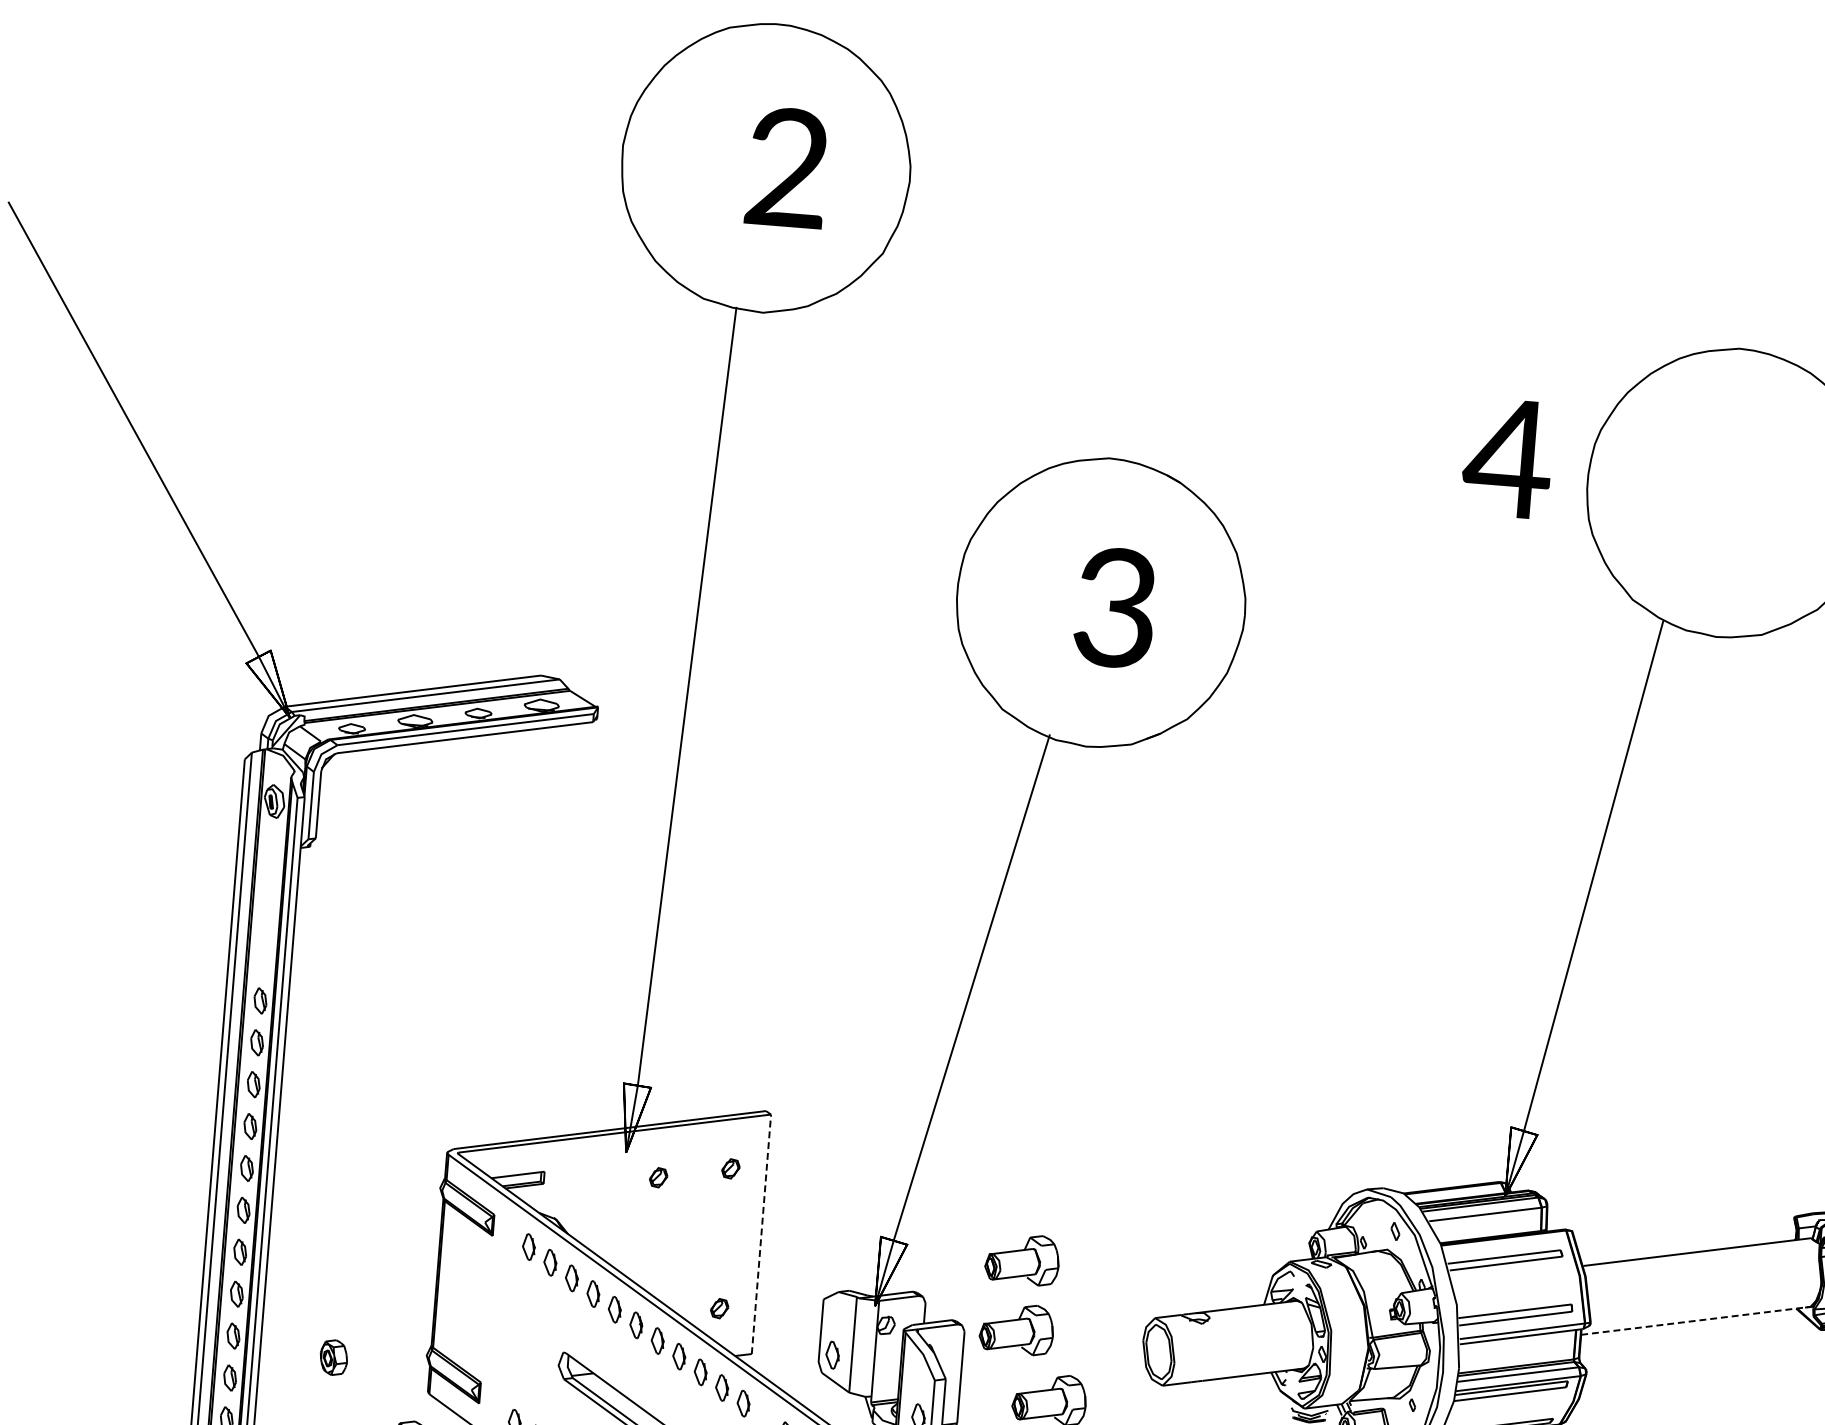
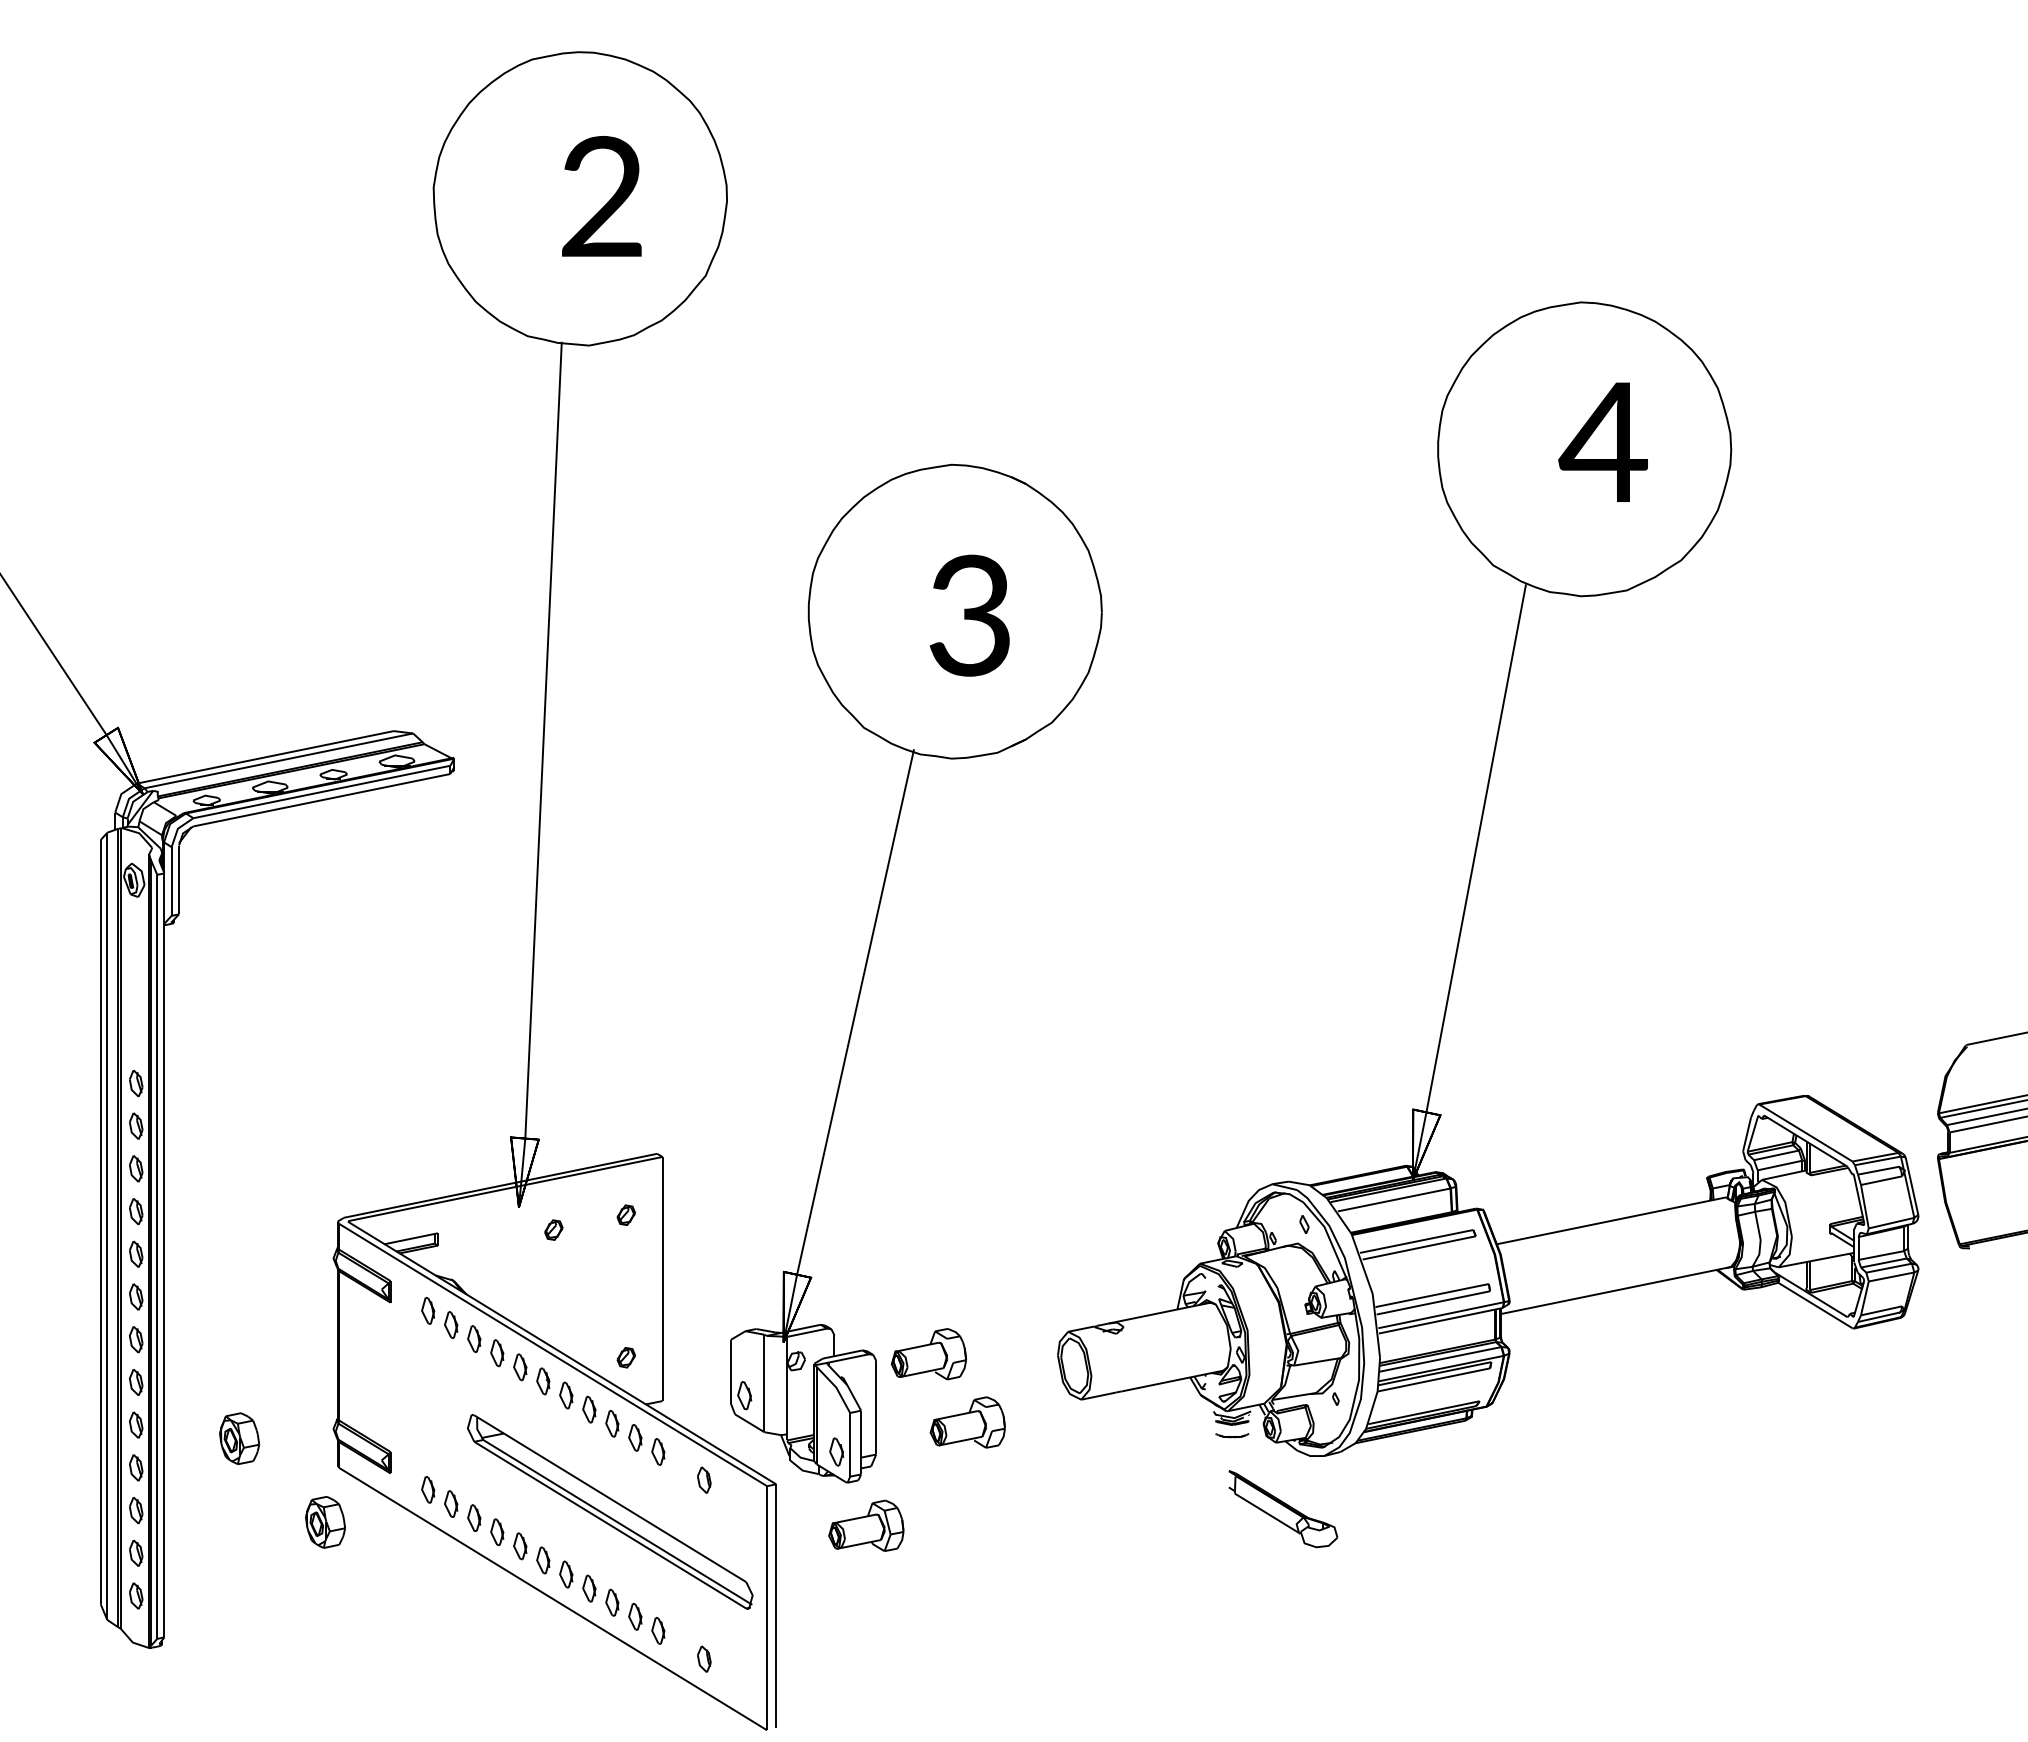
text: (1507, 457) -> (1602, 441), moved
line: (761, 1233) -> (662, 1278), dashed -> solid
part: (1021, 1259) -> (928, 1283), removed
line: (1696, 1320) -> (1616, 1290), dashed -> solid
part: (333, 1357) -> (239, 1438), size x1.43

